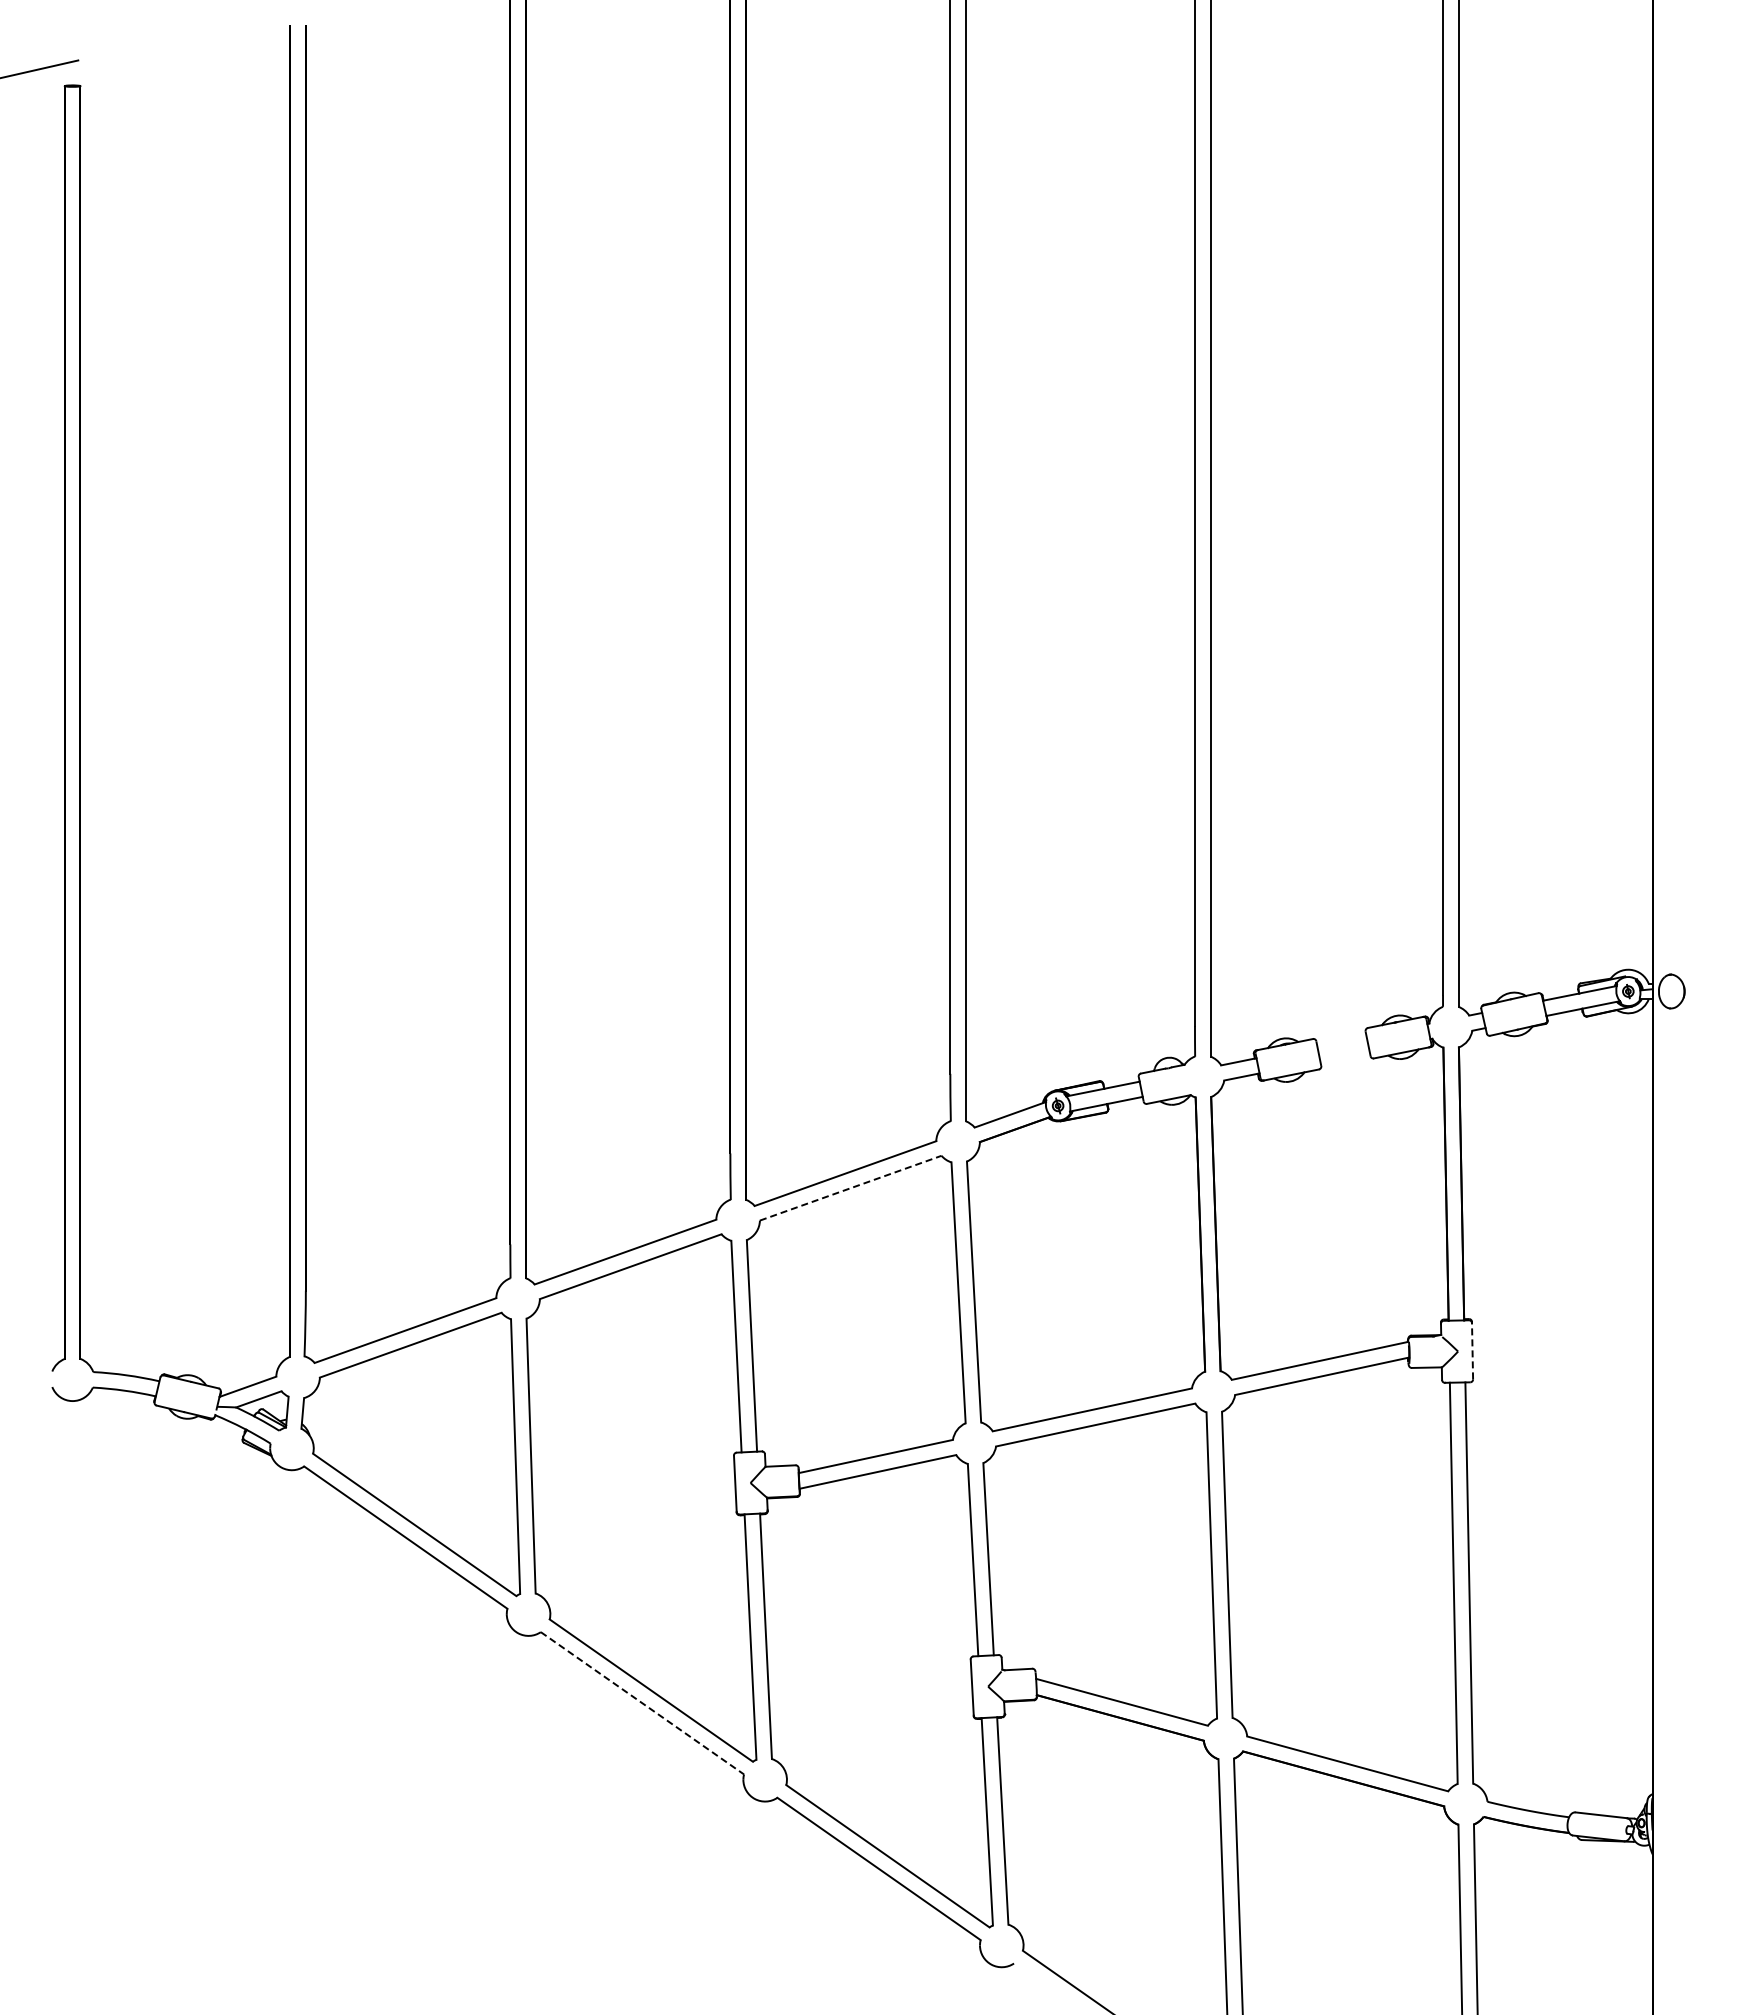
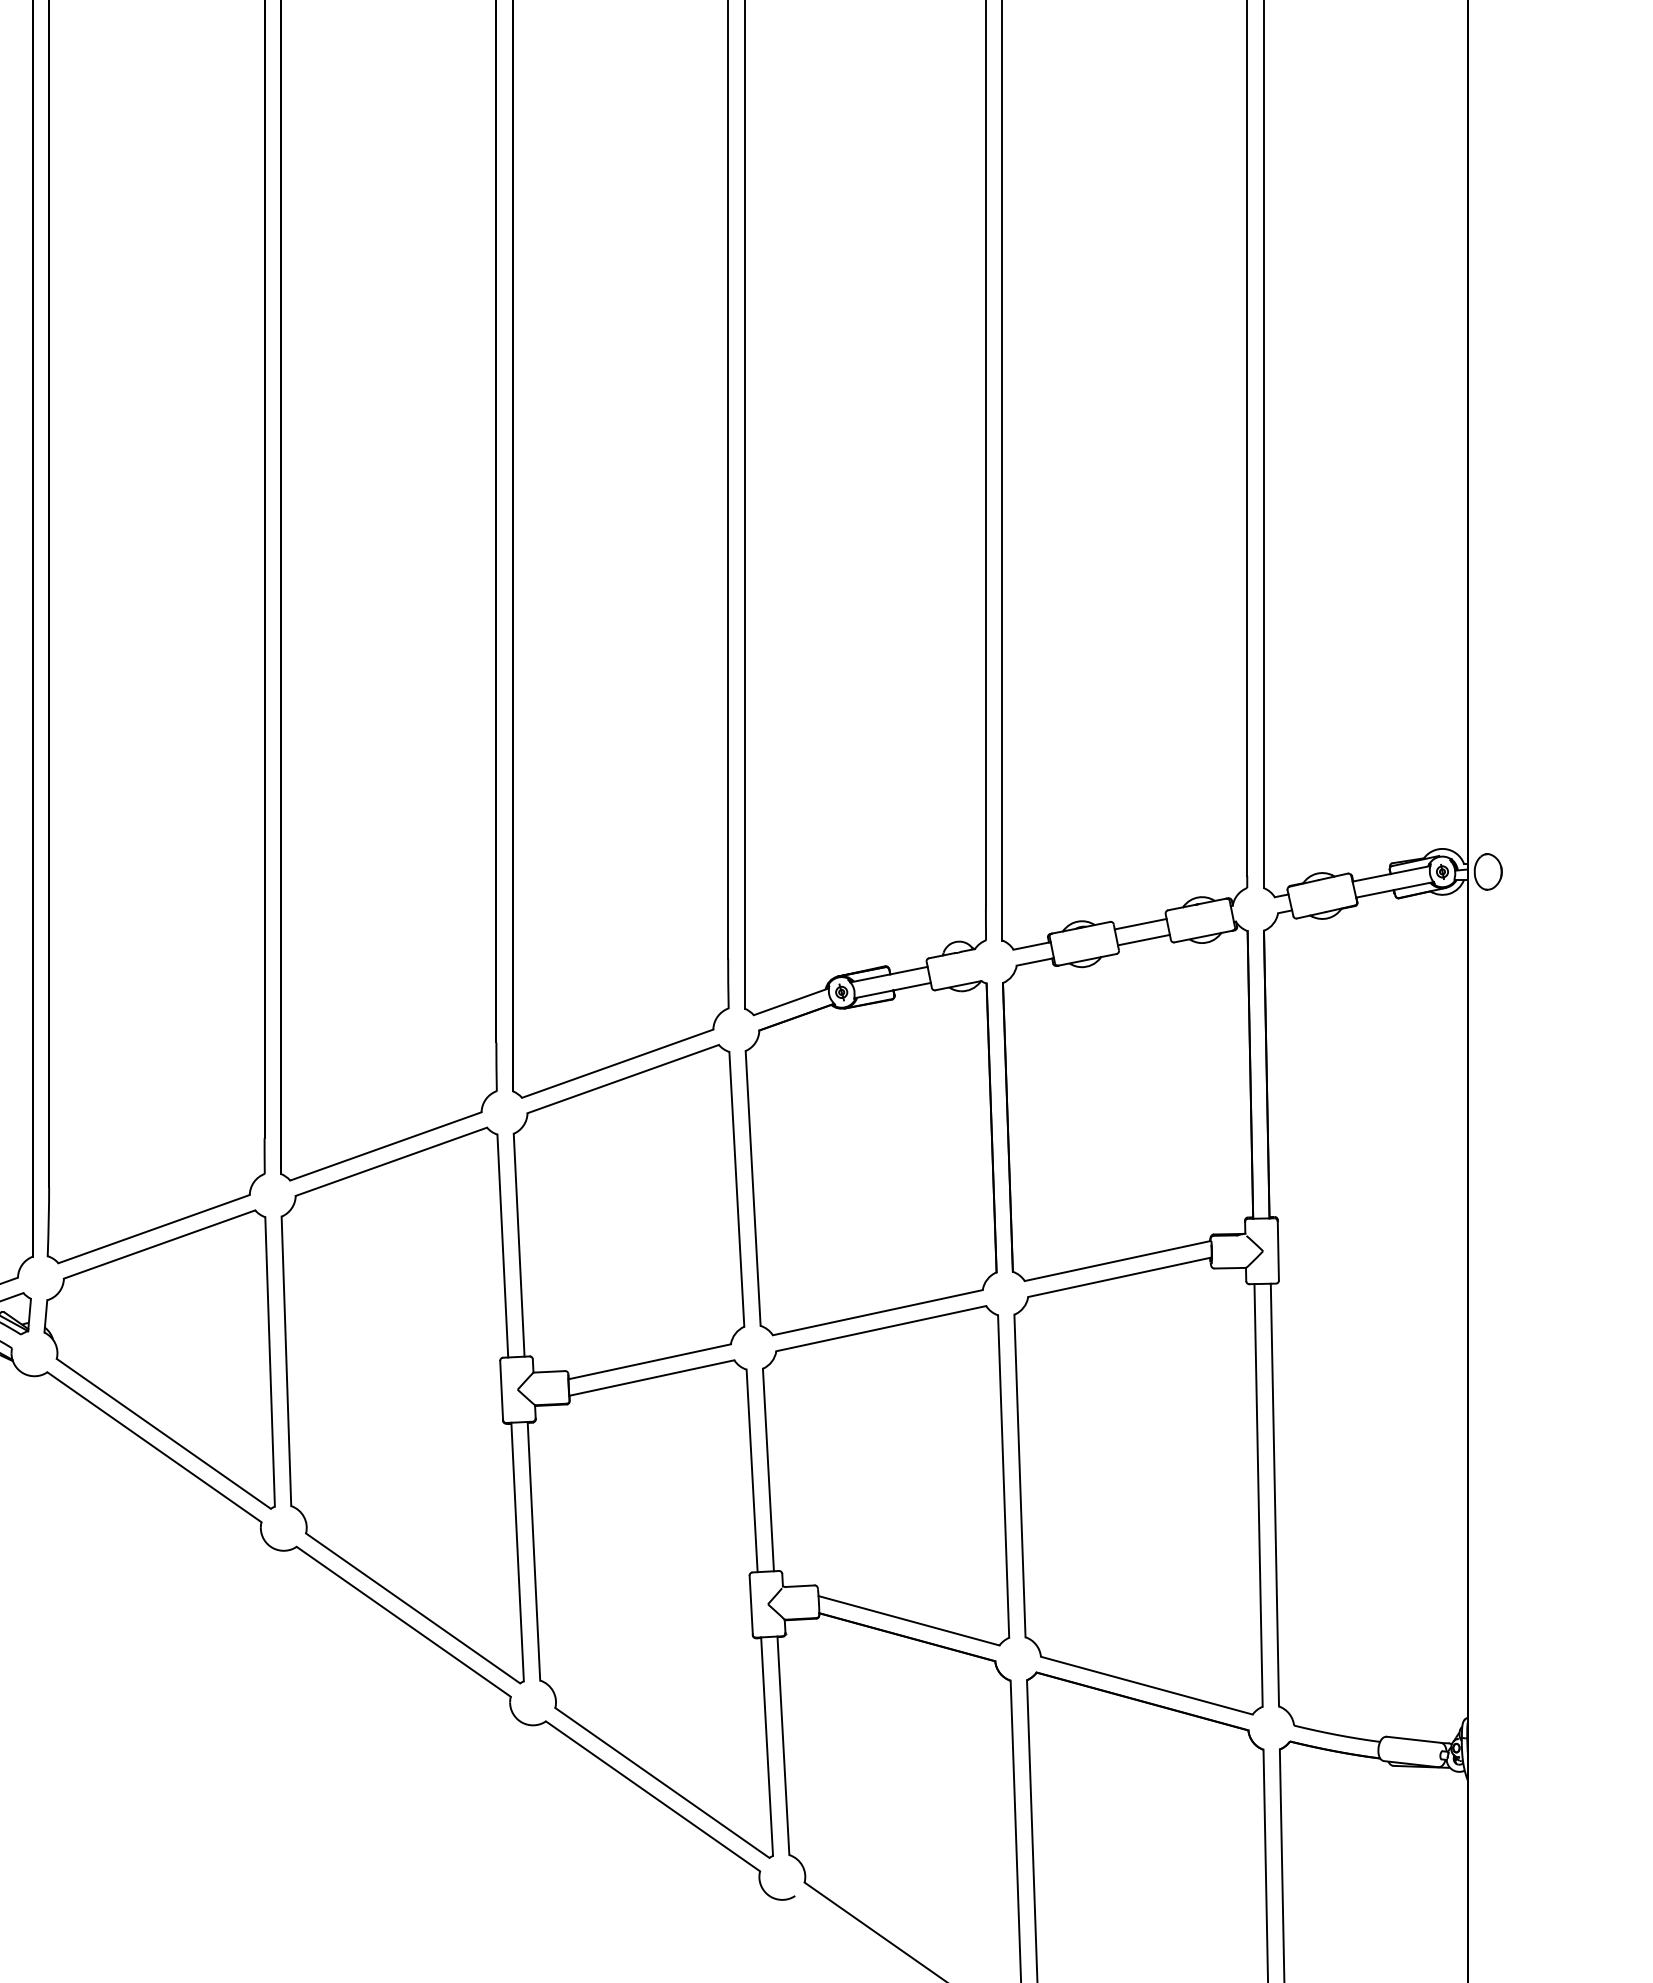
line: (1341, 1041) -> (1140, 924), added
line: (1344, 1056) -> (1143, 940), added
line: (851, 1188) -> (624, 1079), dashed -> solid
line: (1472, 1350) -> (1278, 1250), dashed -> solid
line: (642, 1703) -> (403, 1622), dashed -> solid

